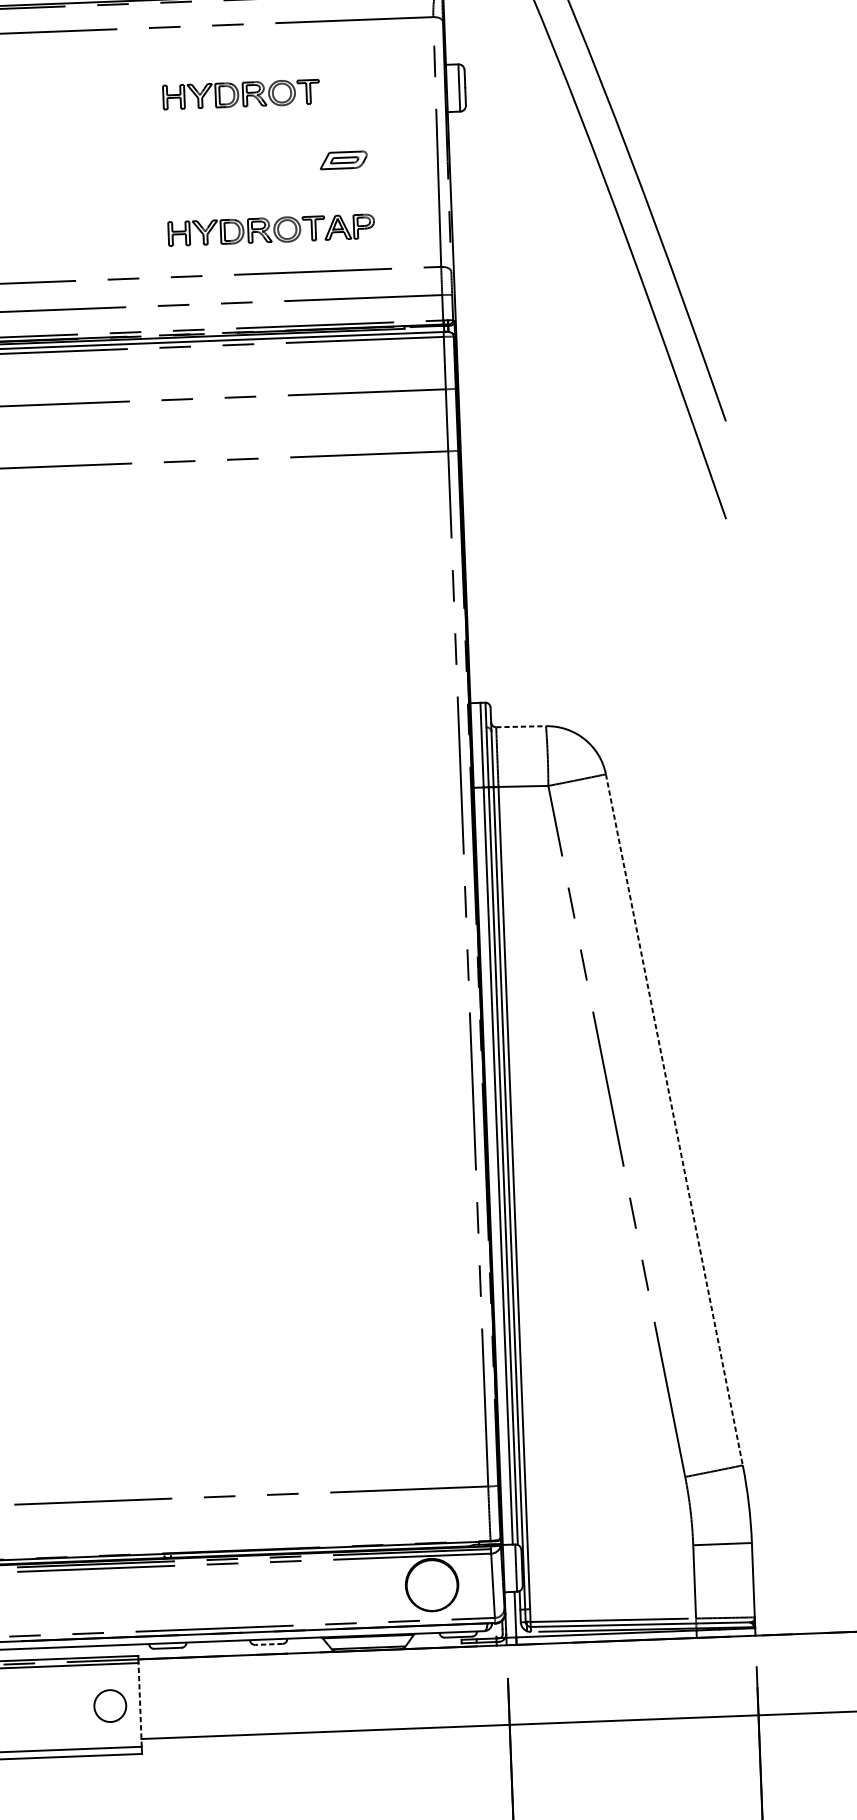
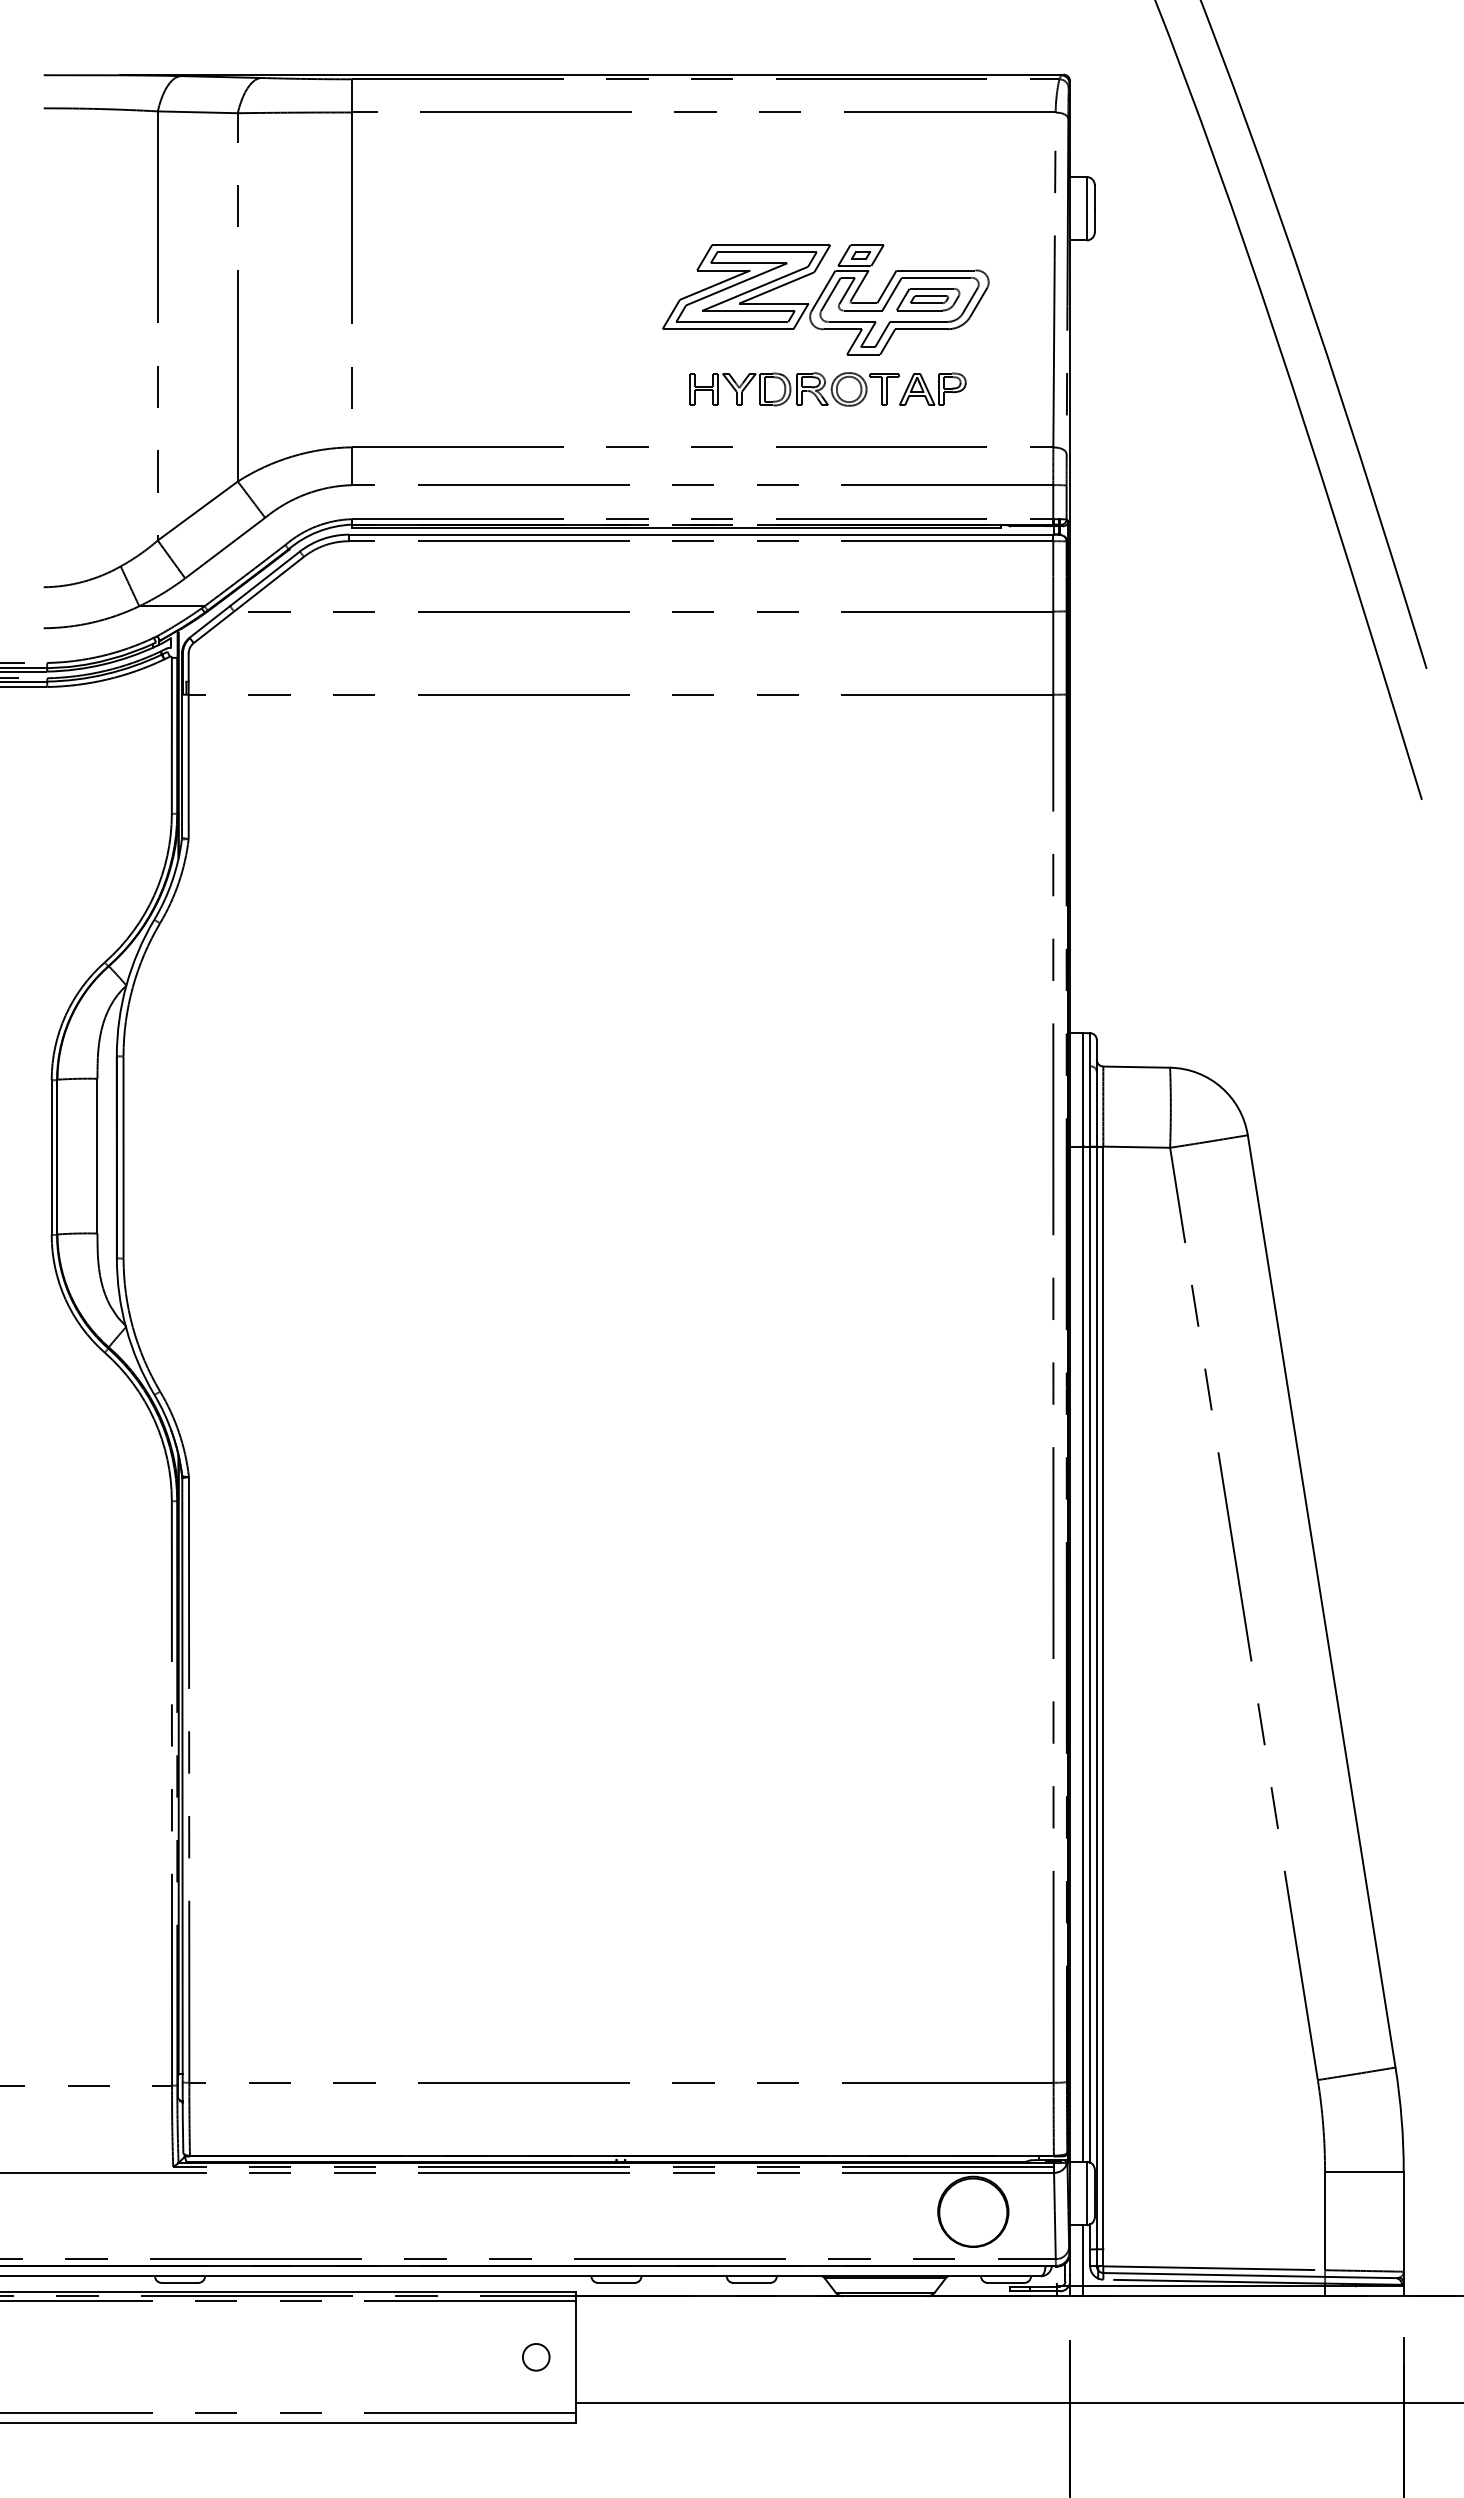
part: (241, 94) -> (794, 206), removed
part: (267, 163) -> (825, 299), added
line: (521, 726) -> (1137, 1067), dashed -> solid
line: (674, 1119) -> (1321, 1601), dashed -> solid
line: (268, 1644) -> (751, 2282), dashed -> solid
line: (140, 1704) -> (576, 2356), dashed -> solid
circle: (109, 1705) -> (535, 2356), size x0.62

